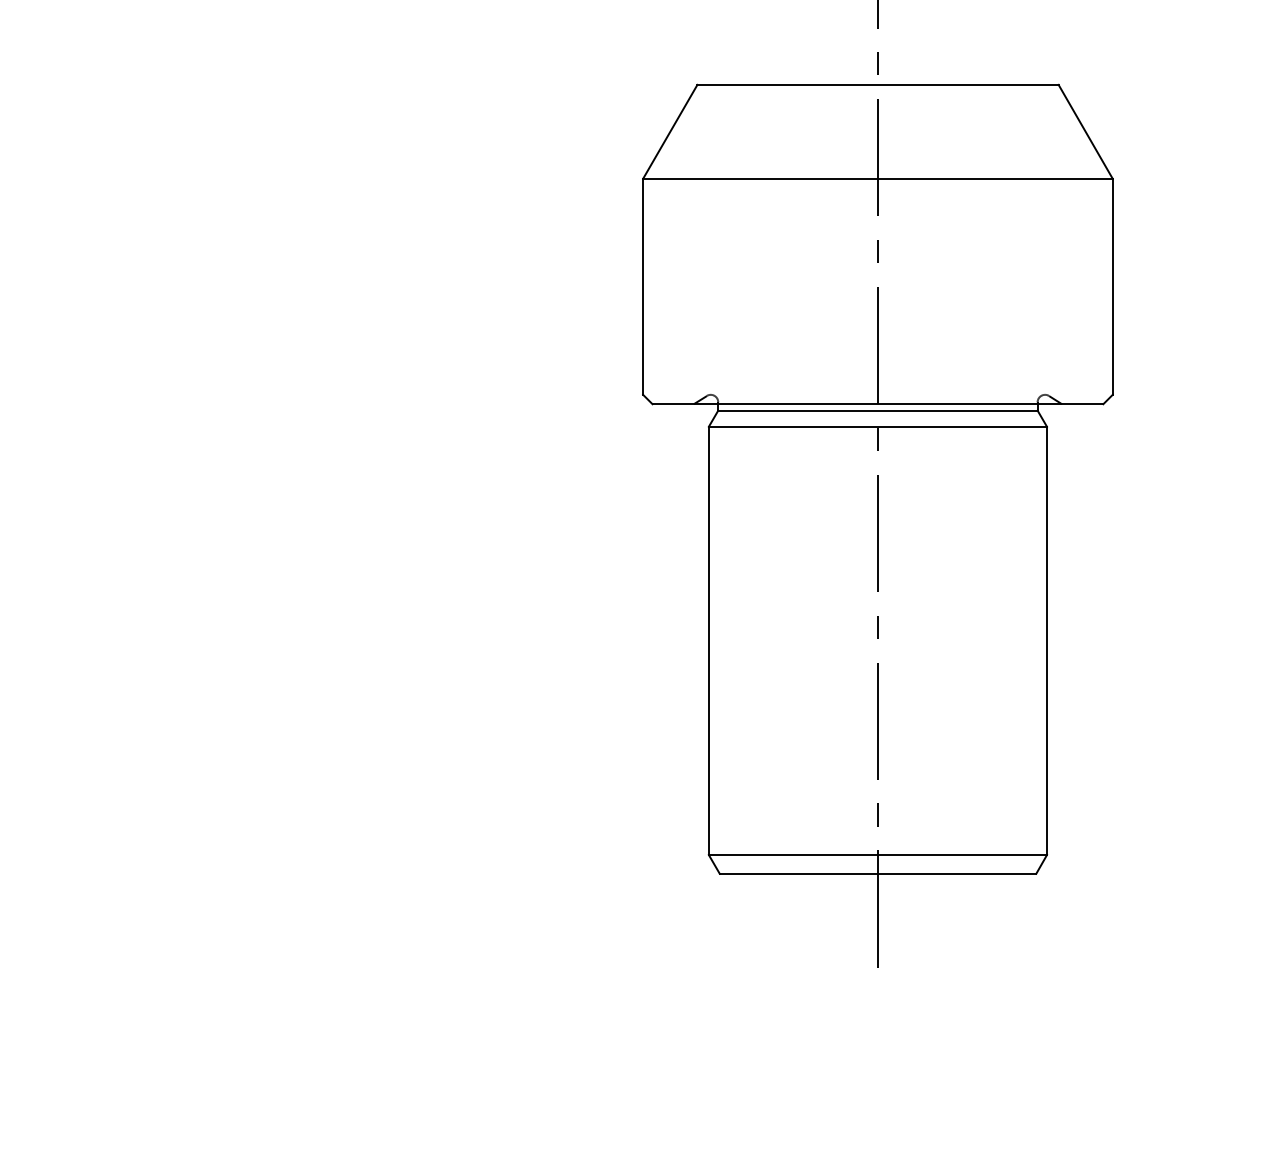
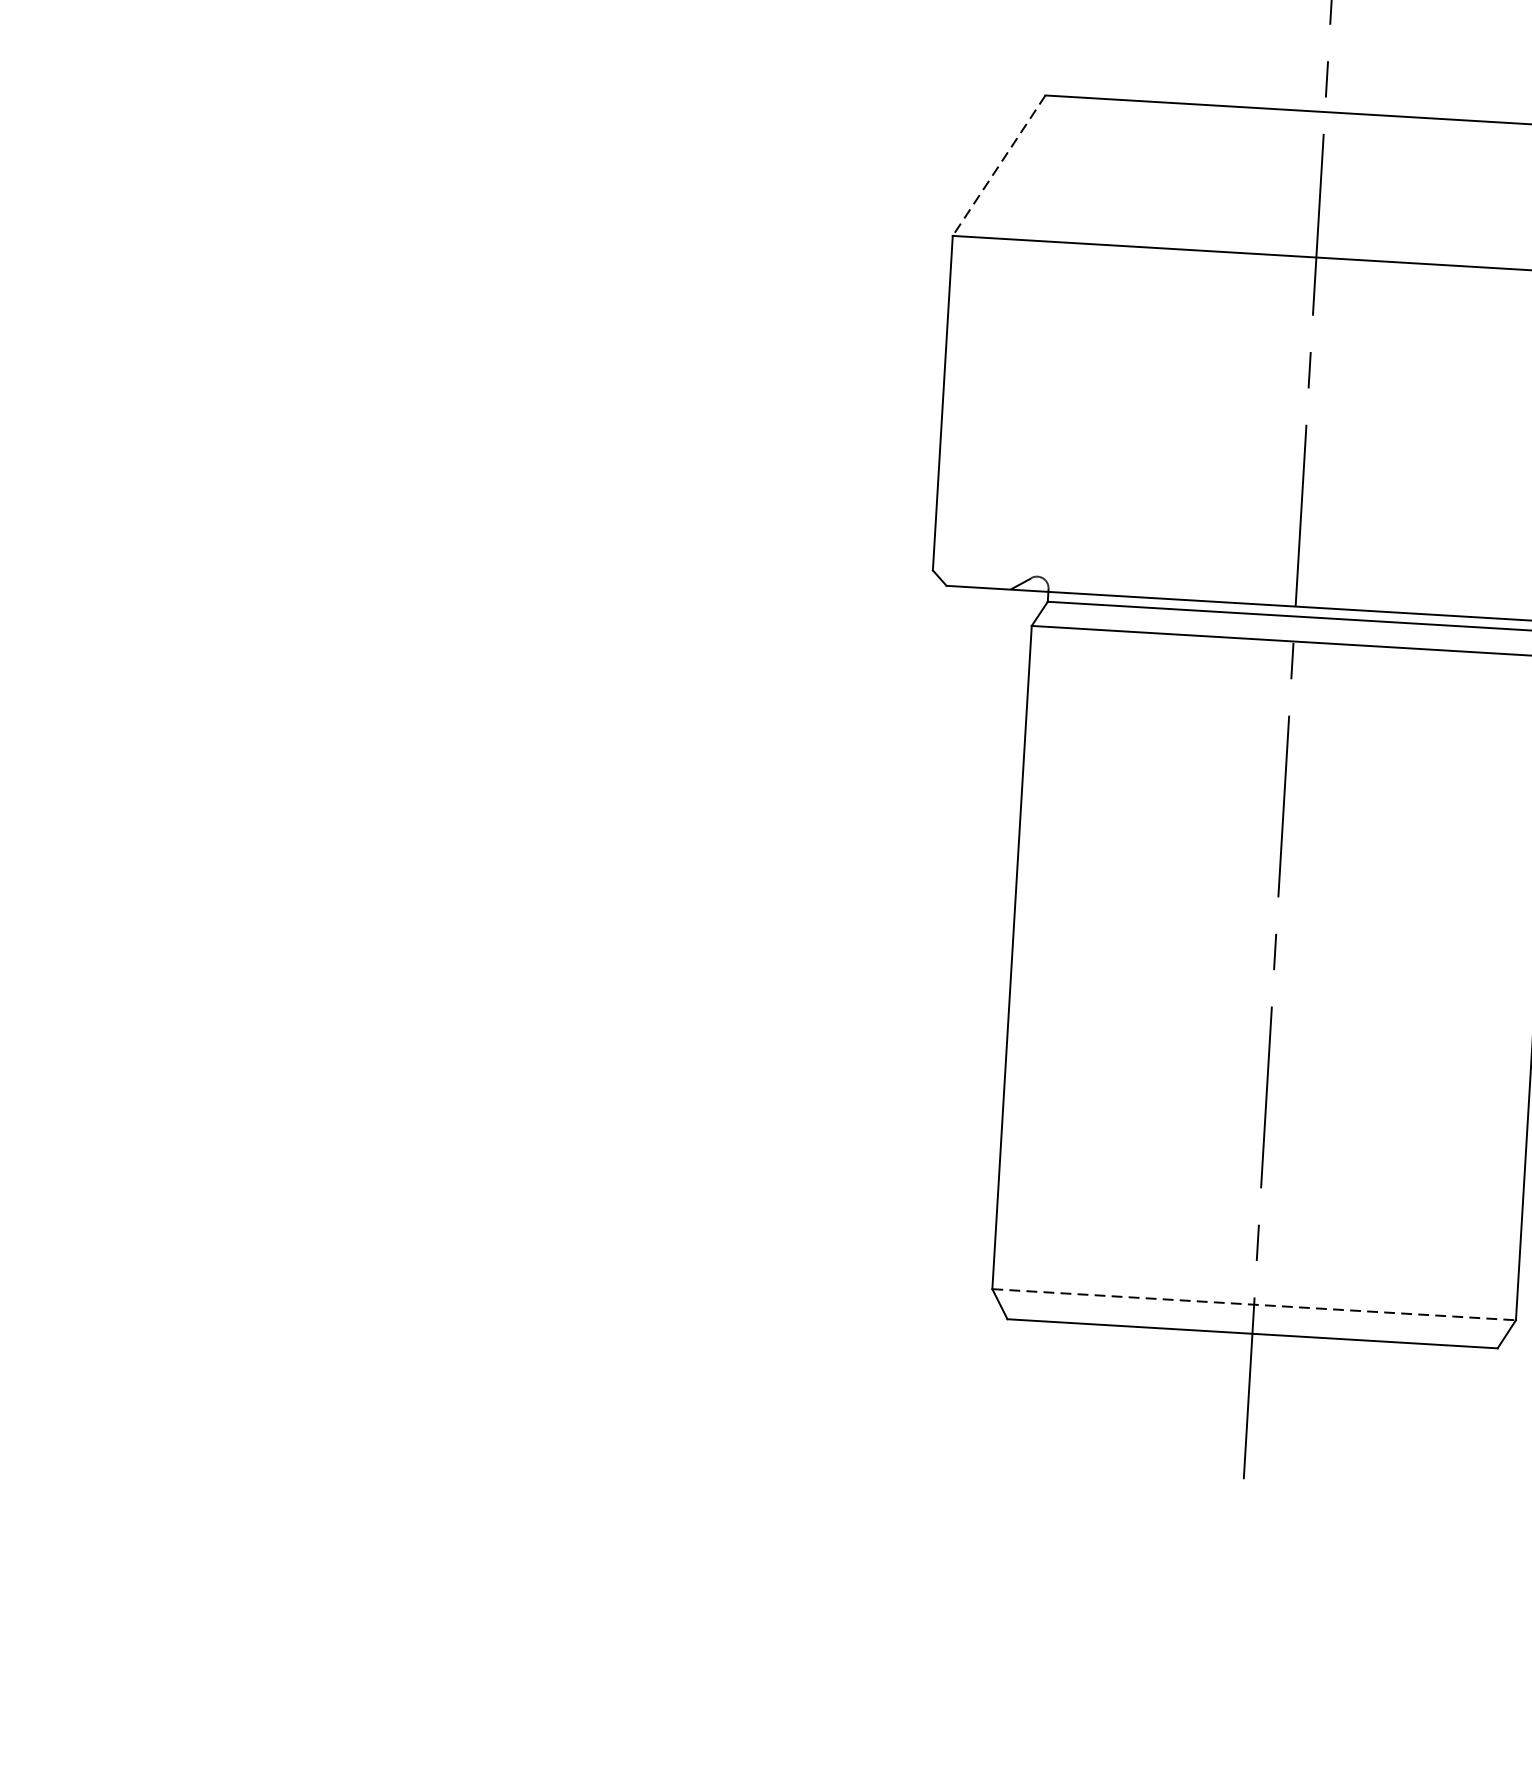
line: (670, 132) -> (999, 166), solid -> dashed
line: (878, 855) -> (1254, 1305), solid -> dashed

